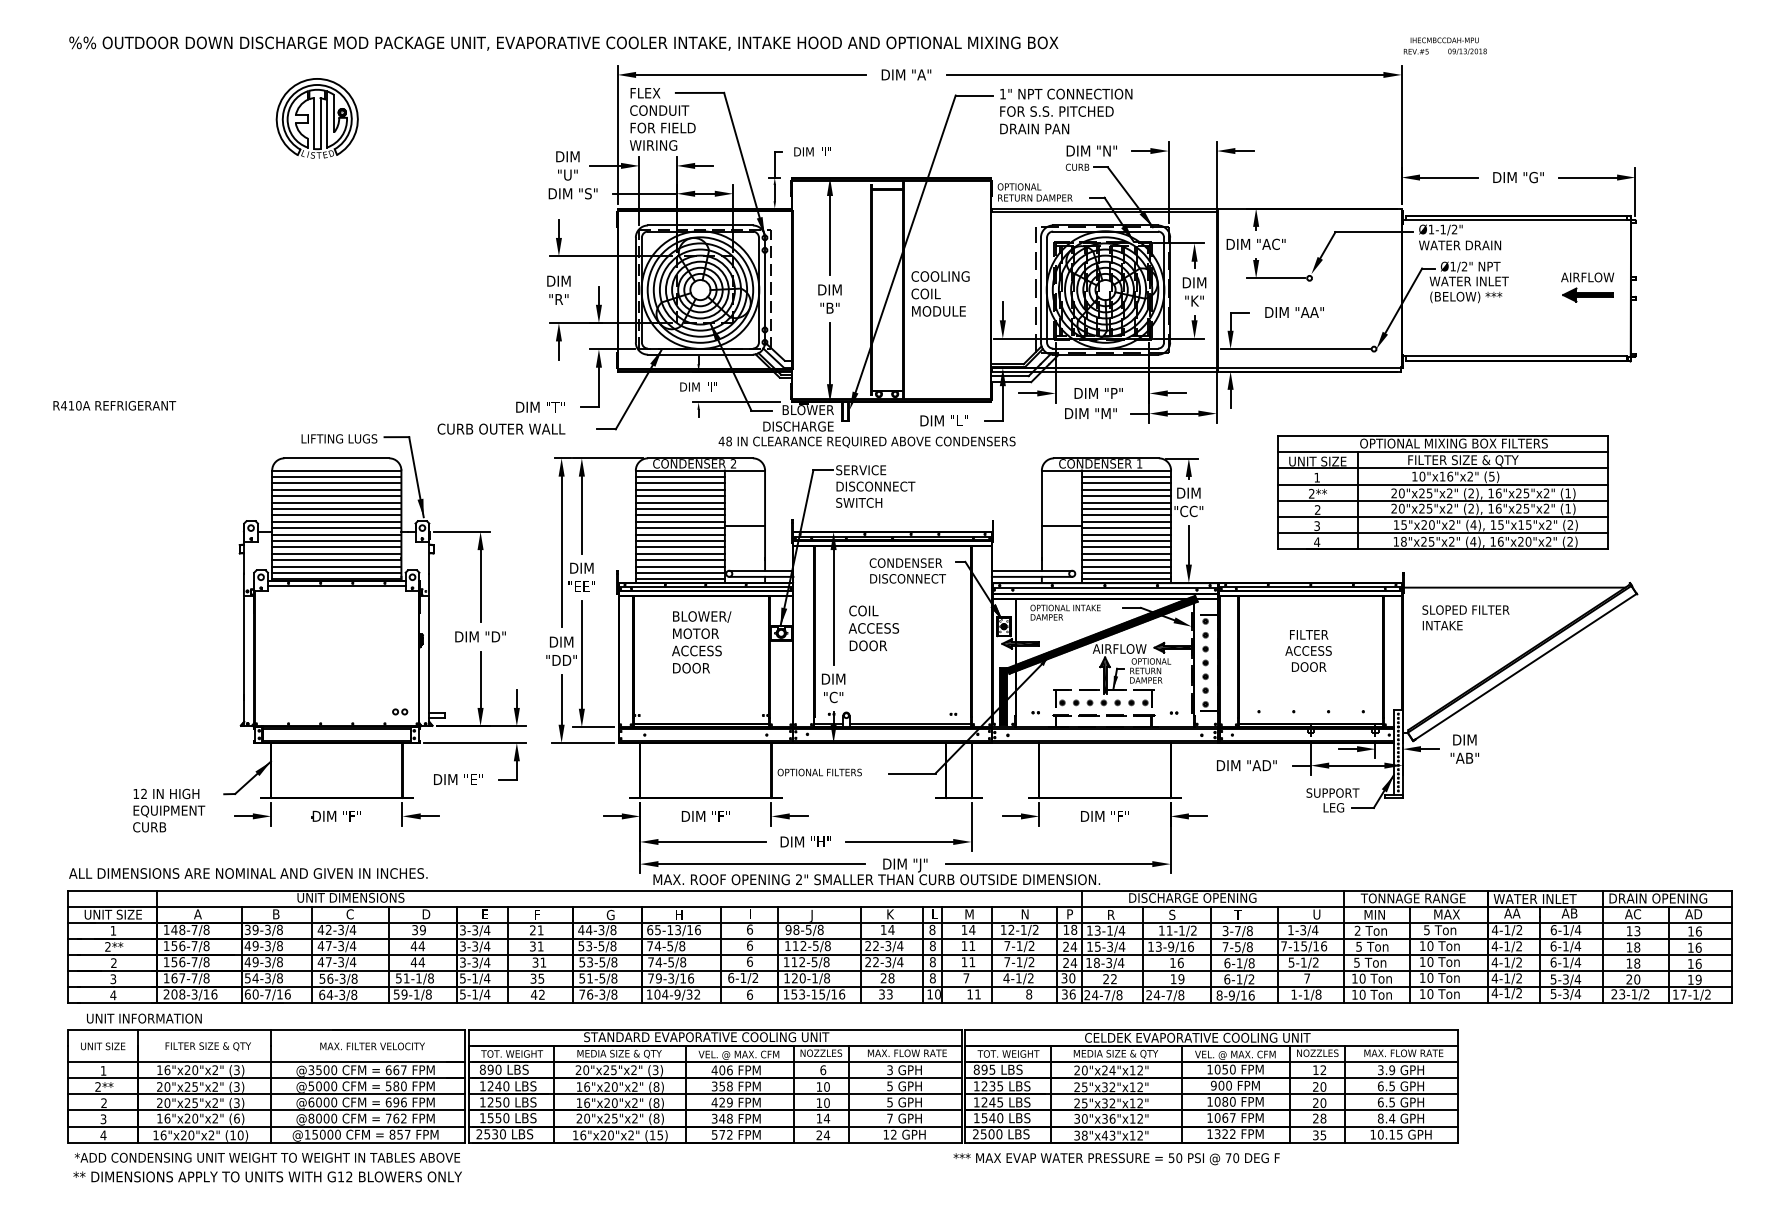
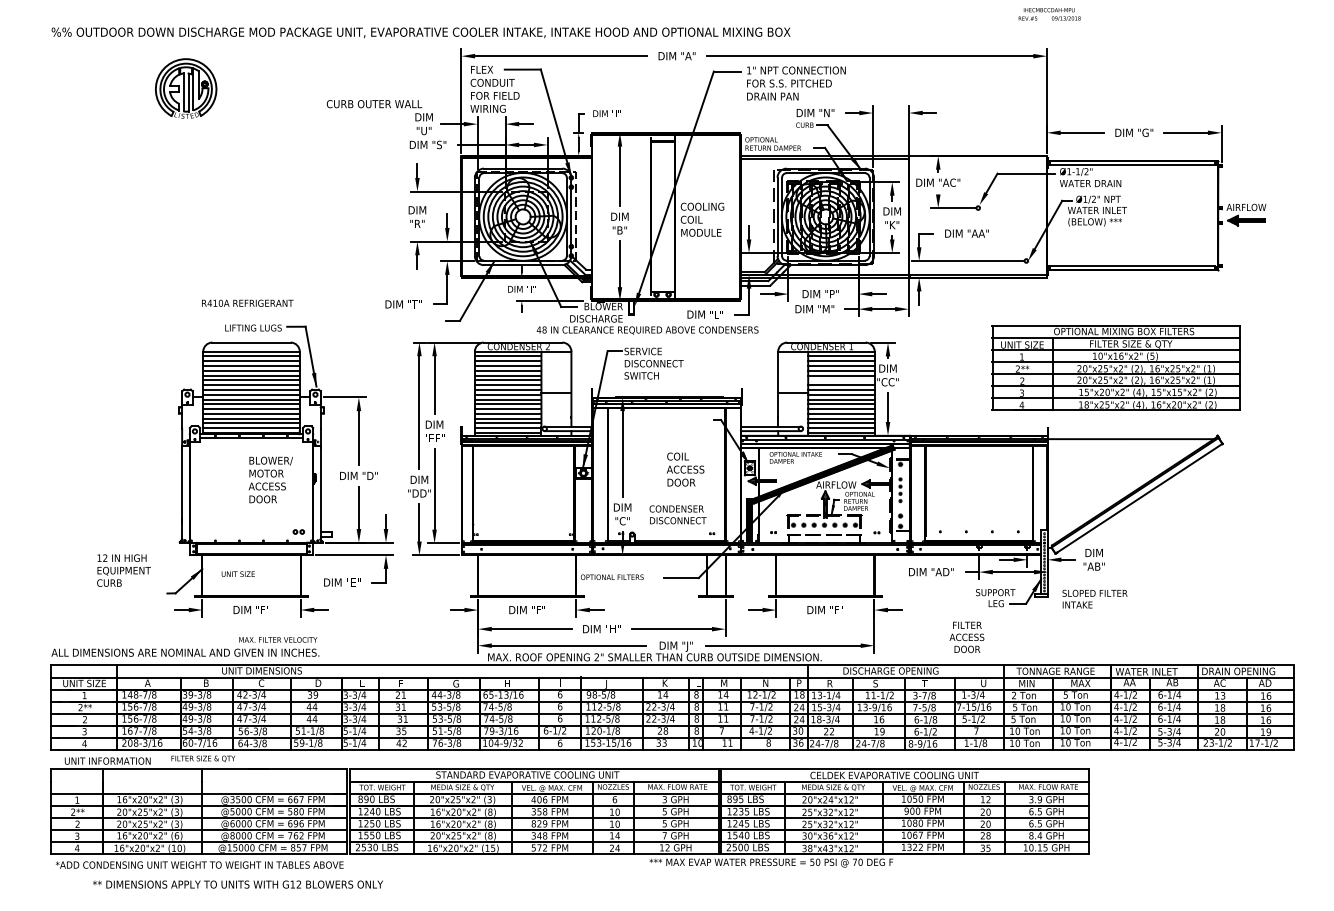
text: (1444, 45) -> (1049, 14), moved
part: (316, 118) -> (185, 88), moved
part: (1587, 287) -> (1246, 214), moved
text: (114, 405) -> (247, 303), moved
text: (501, 428) -> (374, 103), moved
part: (1442, 492) -> (1115, 368), moved
line: (1126, 508) -> (841, 380), removed
text: (907, 570) -> (677, 514), moved
text: (1465, 617) -> (1094, 598), moved
text: (873, 628) -> (685, 469), moved
text: (701, 642) -> (270, 480), moved
text: (1308, 650) -> (966, 637), moved
part: (1205, 655) -> (900, 489), size x0.7
text: (169, 810) -> (124, 570), moved
text: (103, 1046) -> (238, 574), moved
text: (207, 1046) -> (202, 758), moved
text: (372, 1046) -> (278, 640), moved
text: (714, 1102) -> (533, 823), 429 -> 829
text: (1116, 1159) -> (771, 863), moved
text: (267, 1176) -> (237, 884), moved

